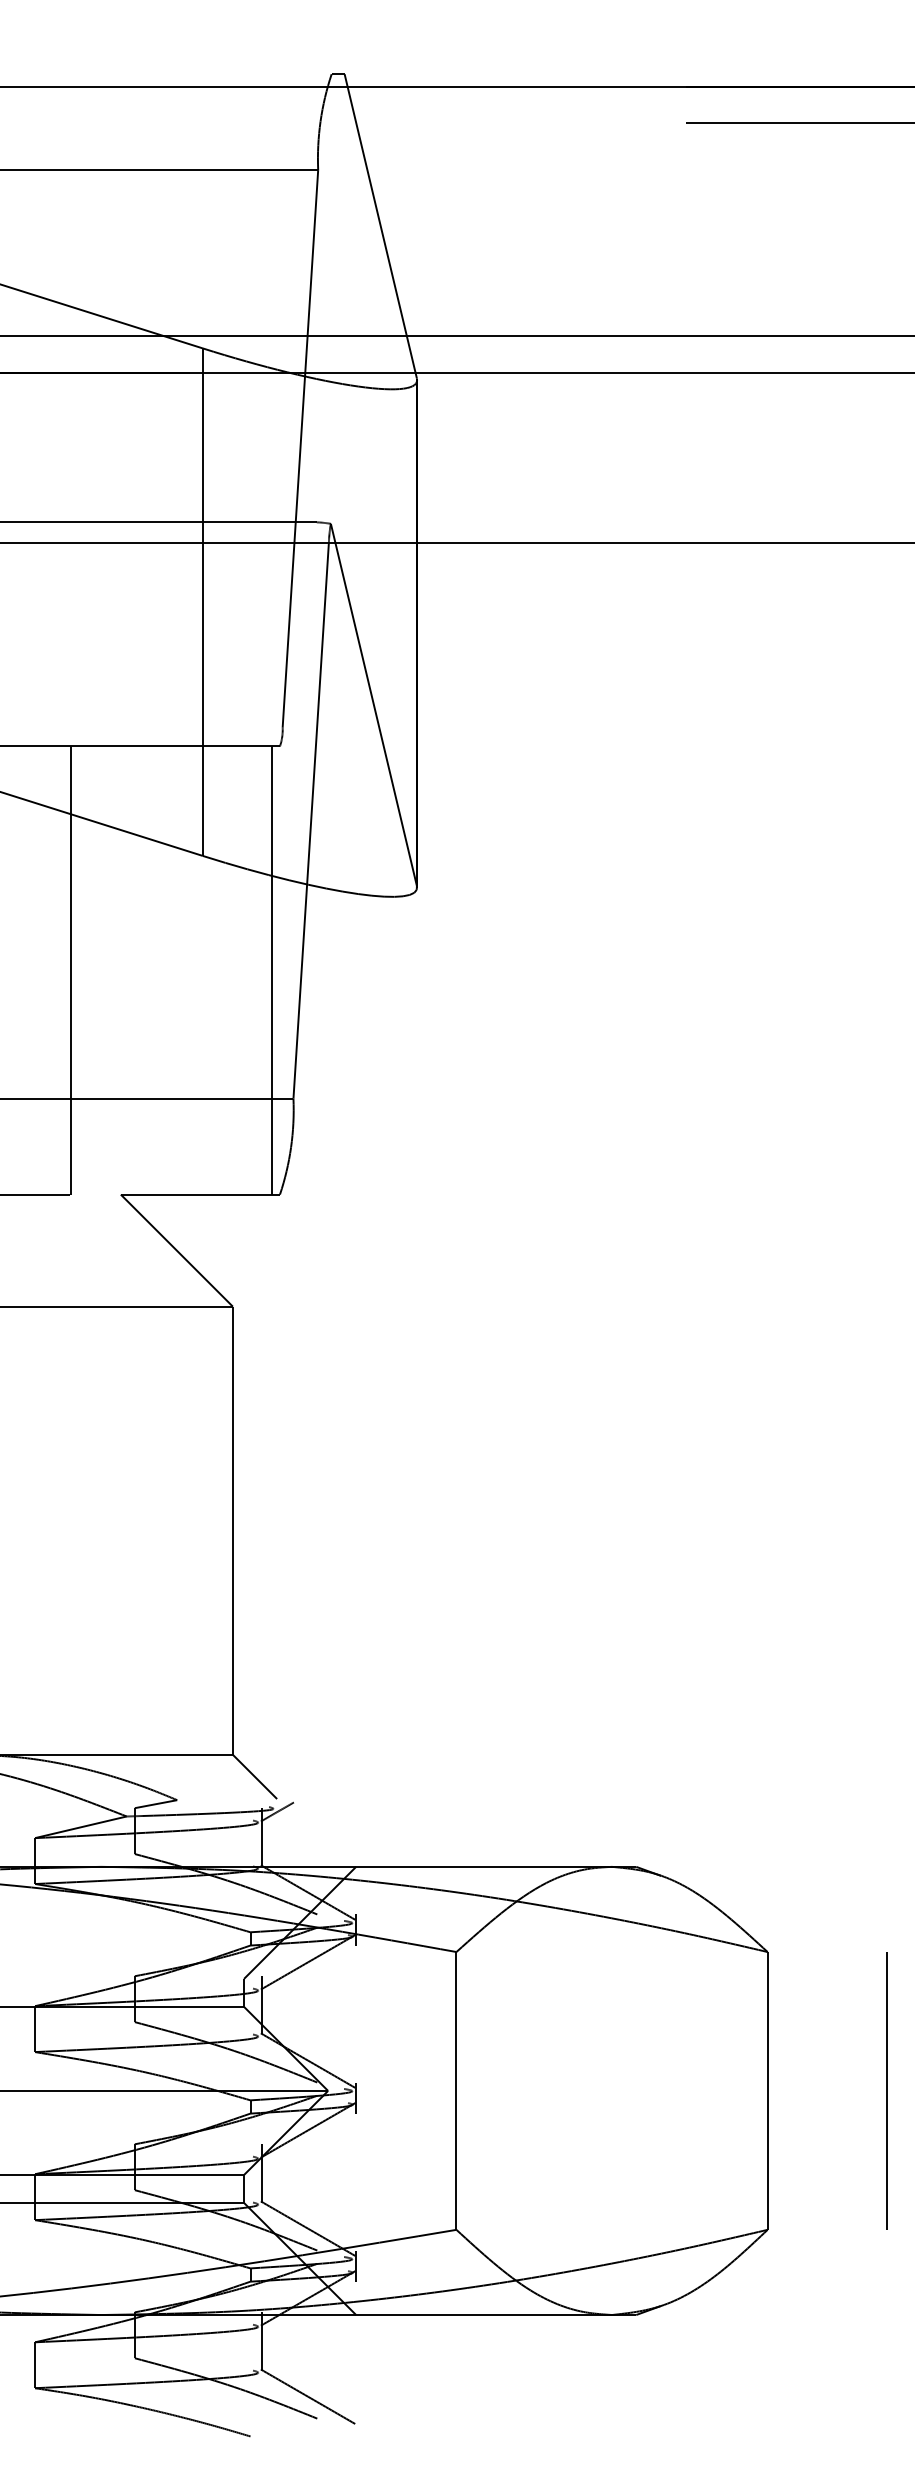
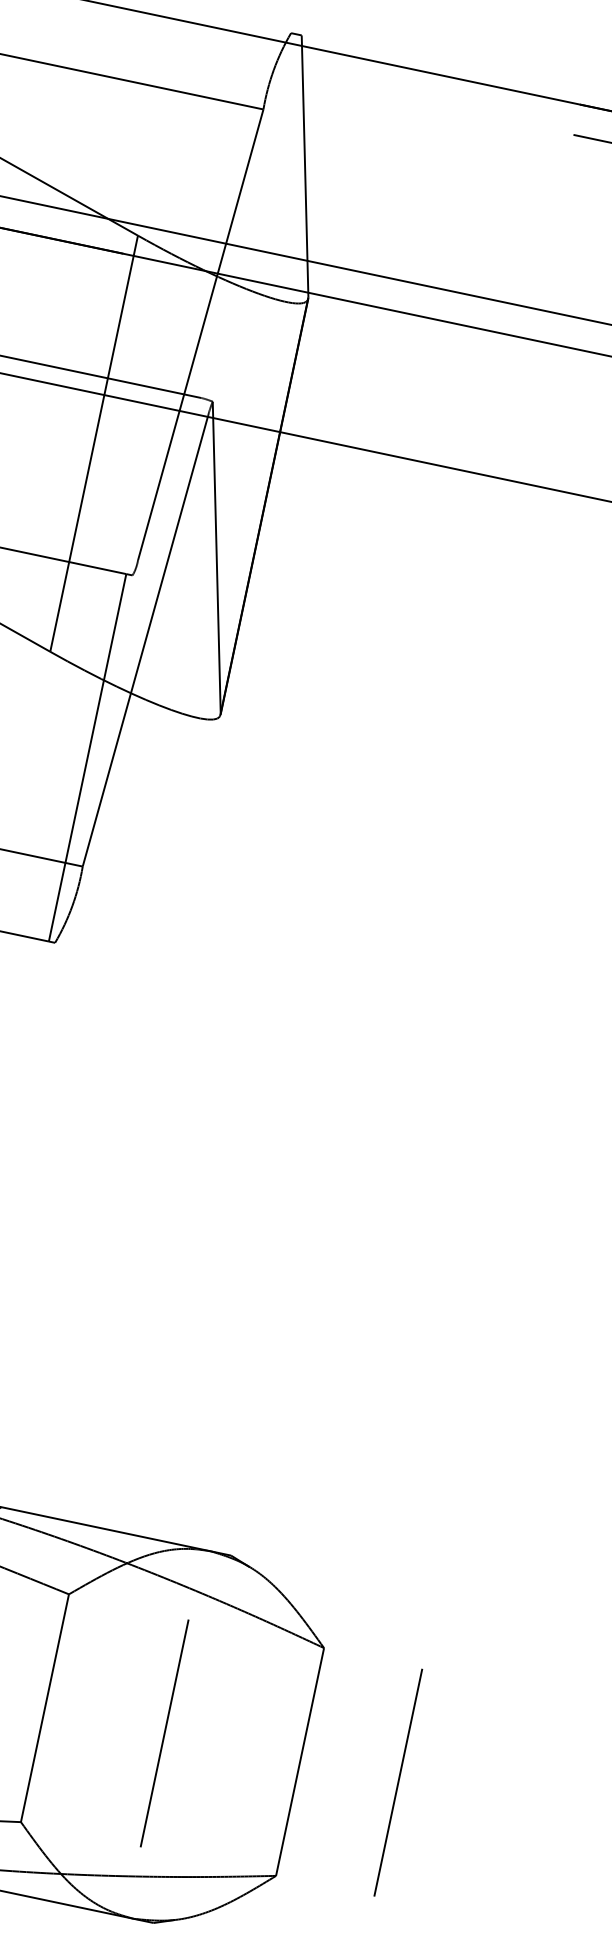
line: (601, 2090) -> (163, 1732), added

